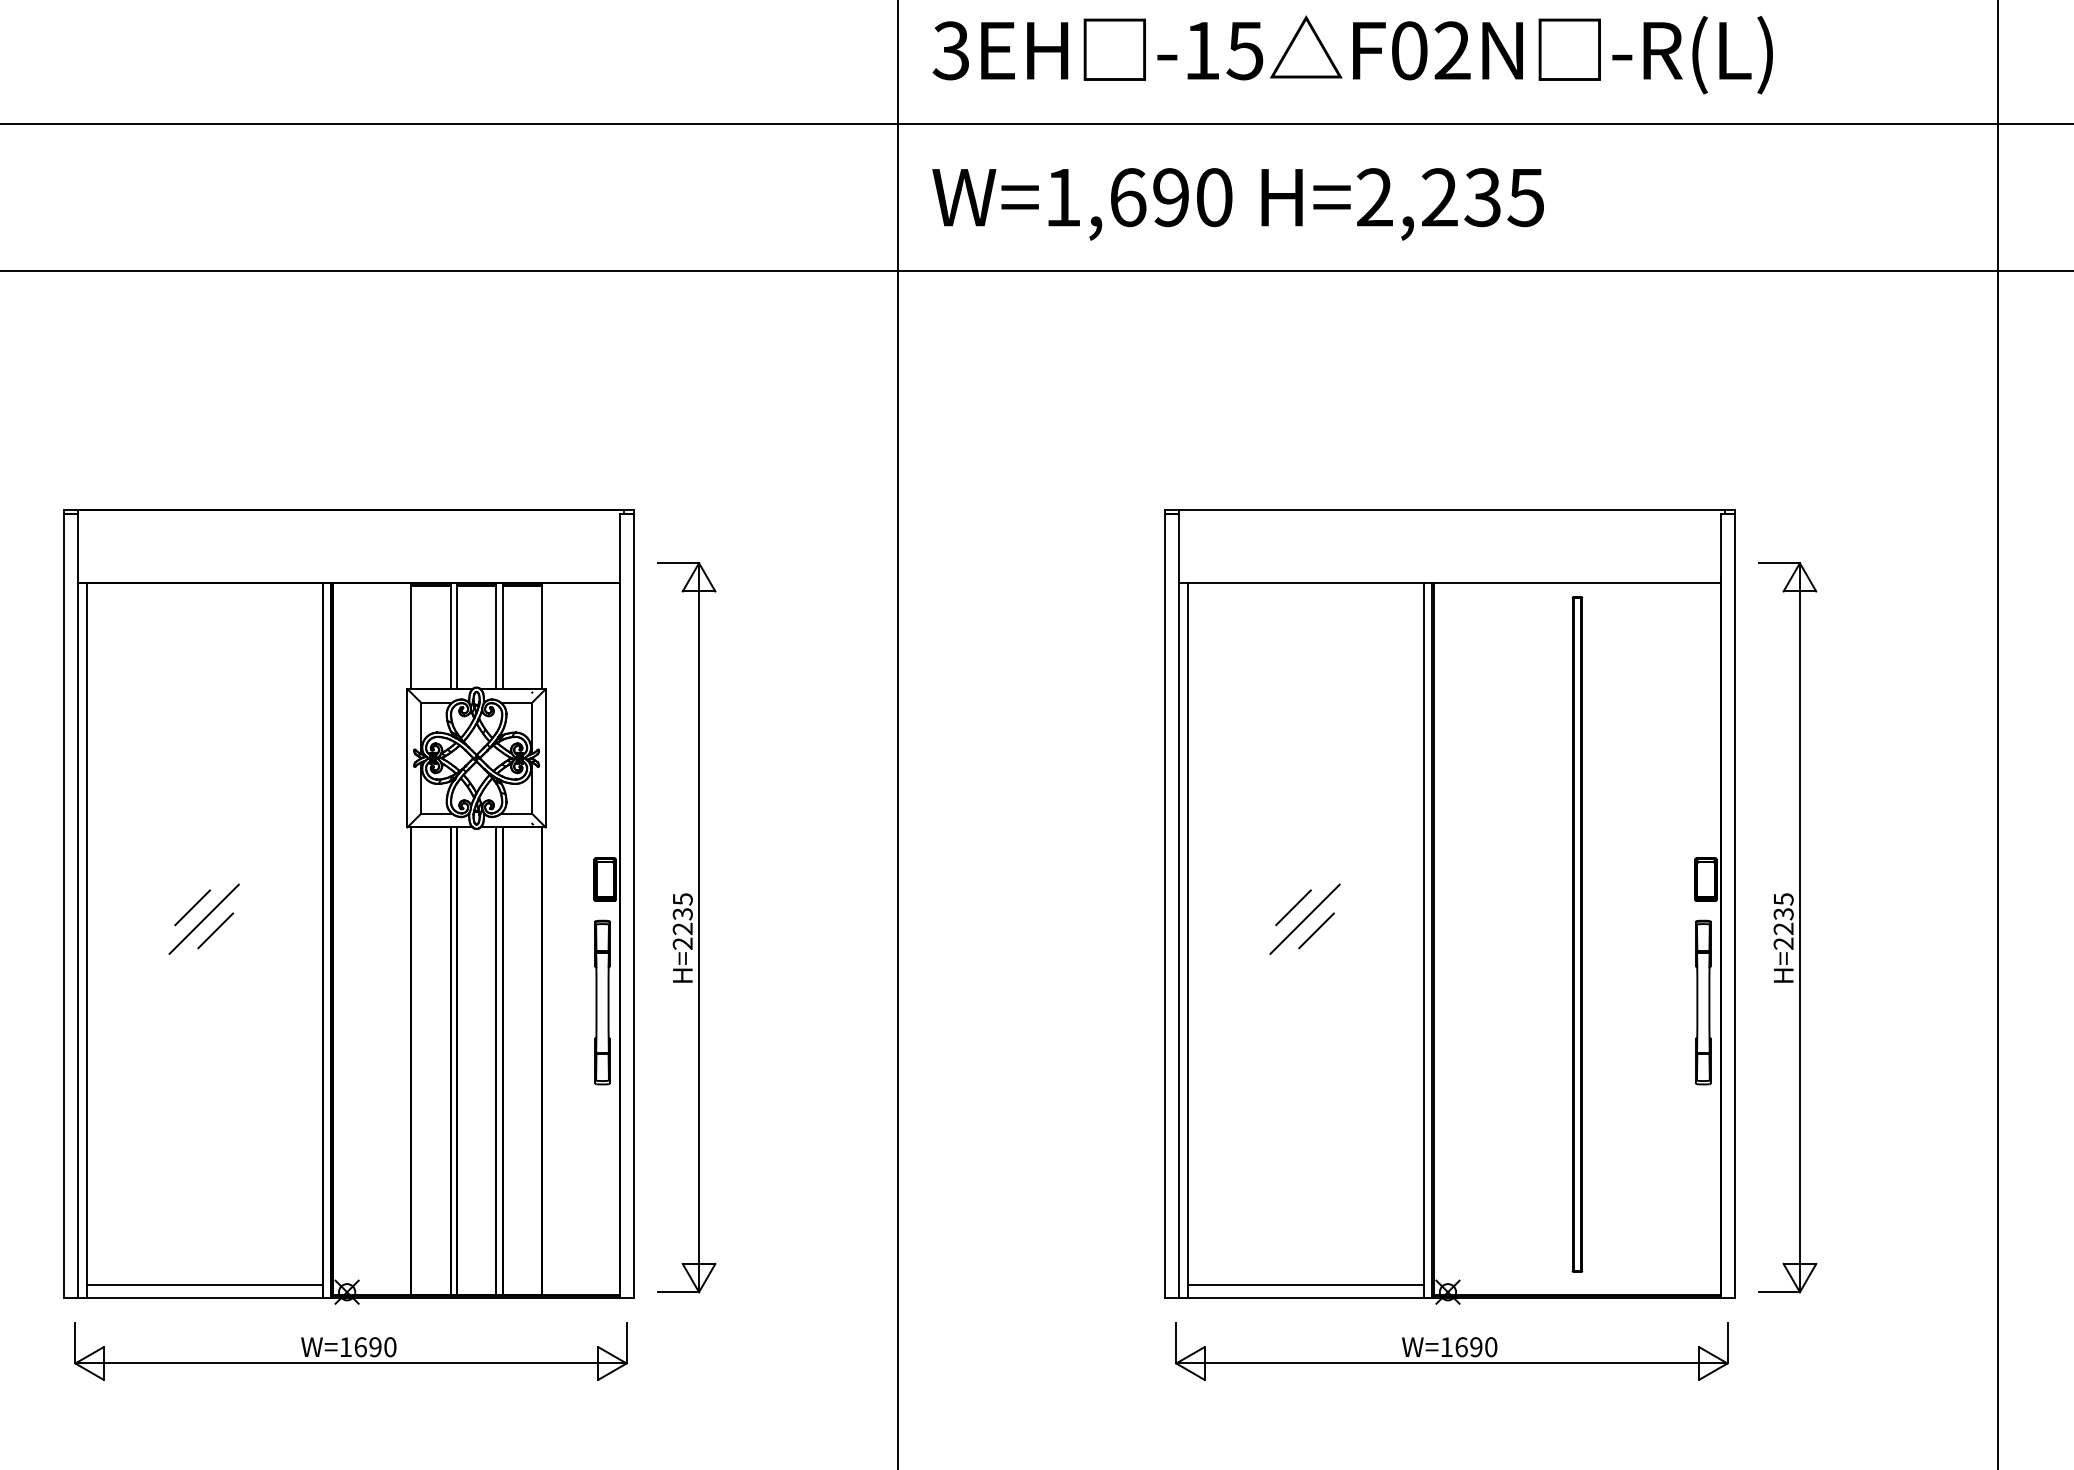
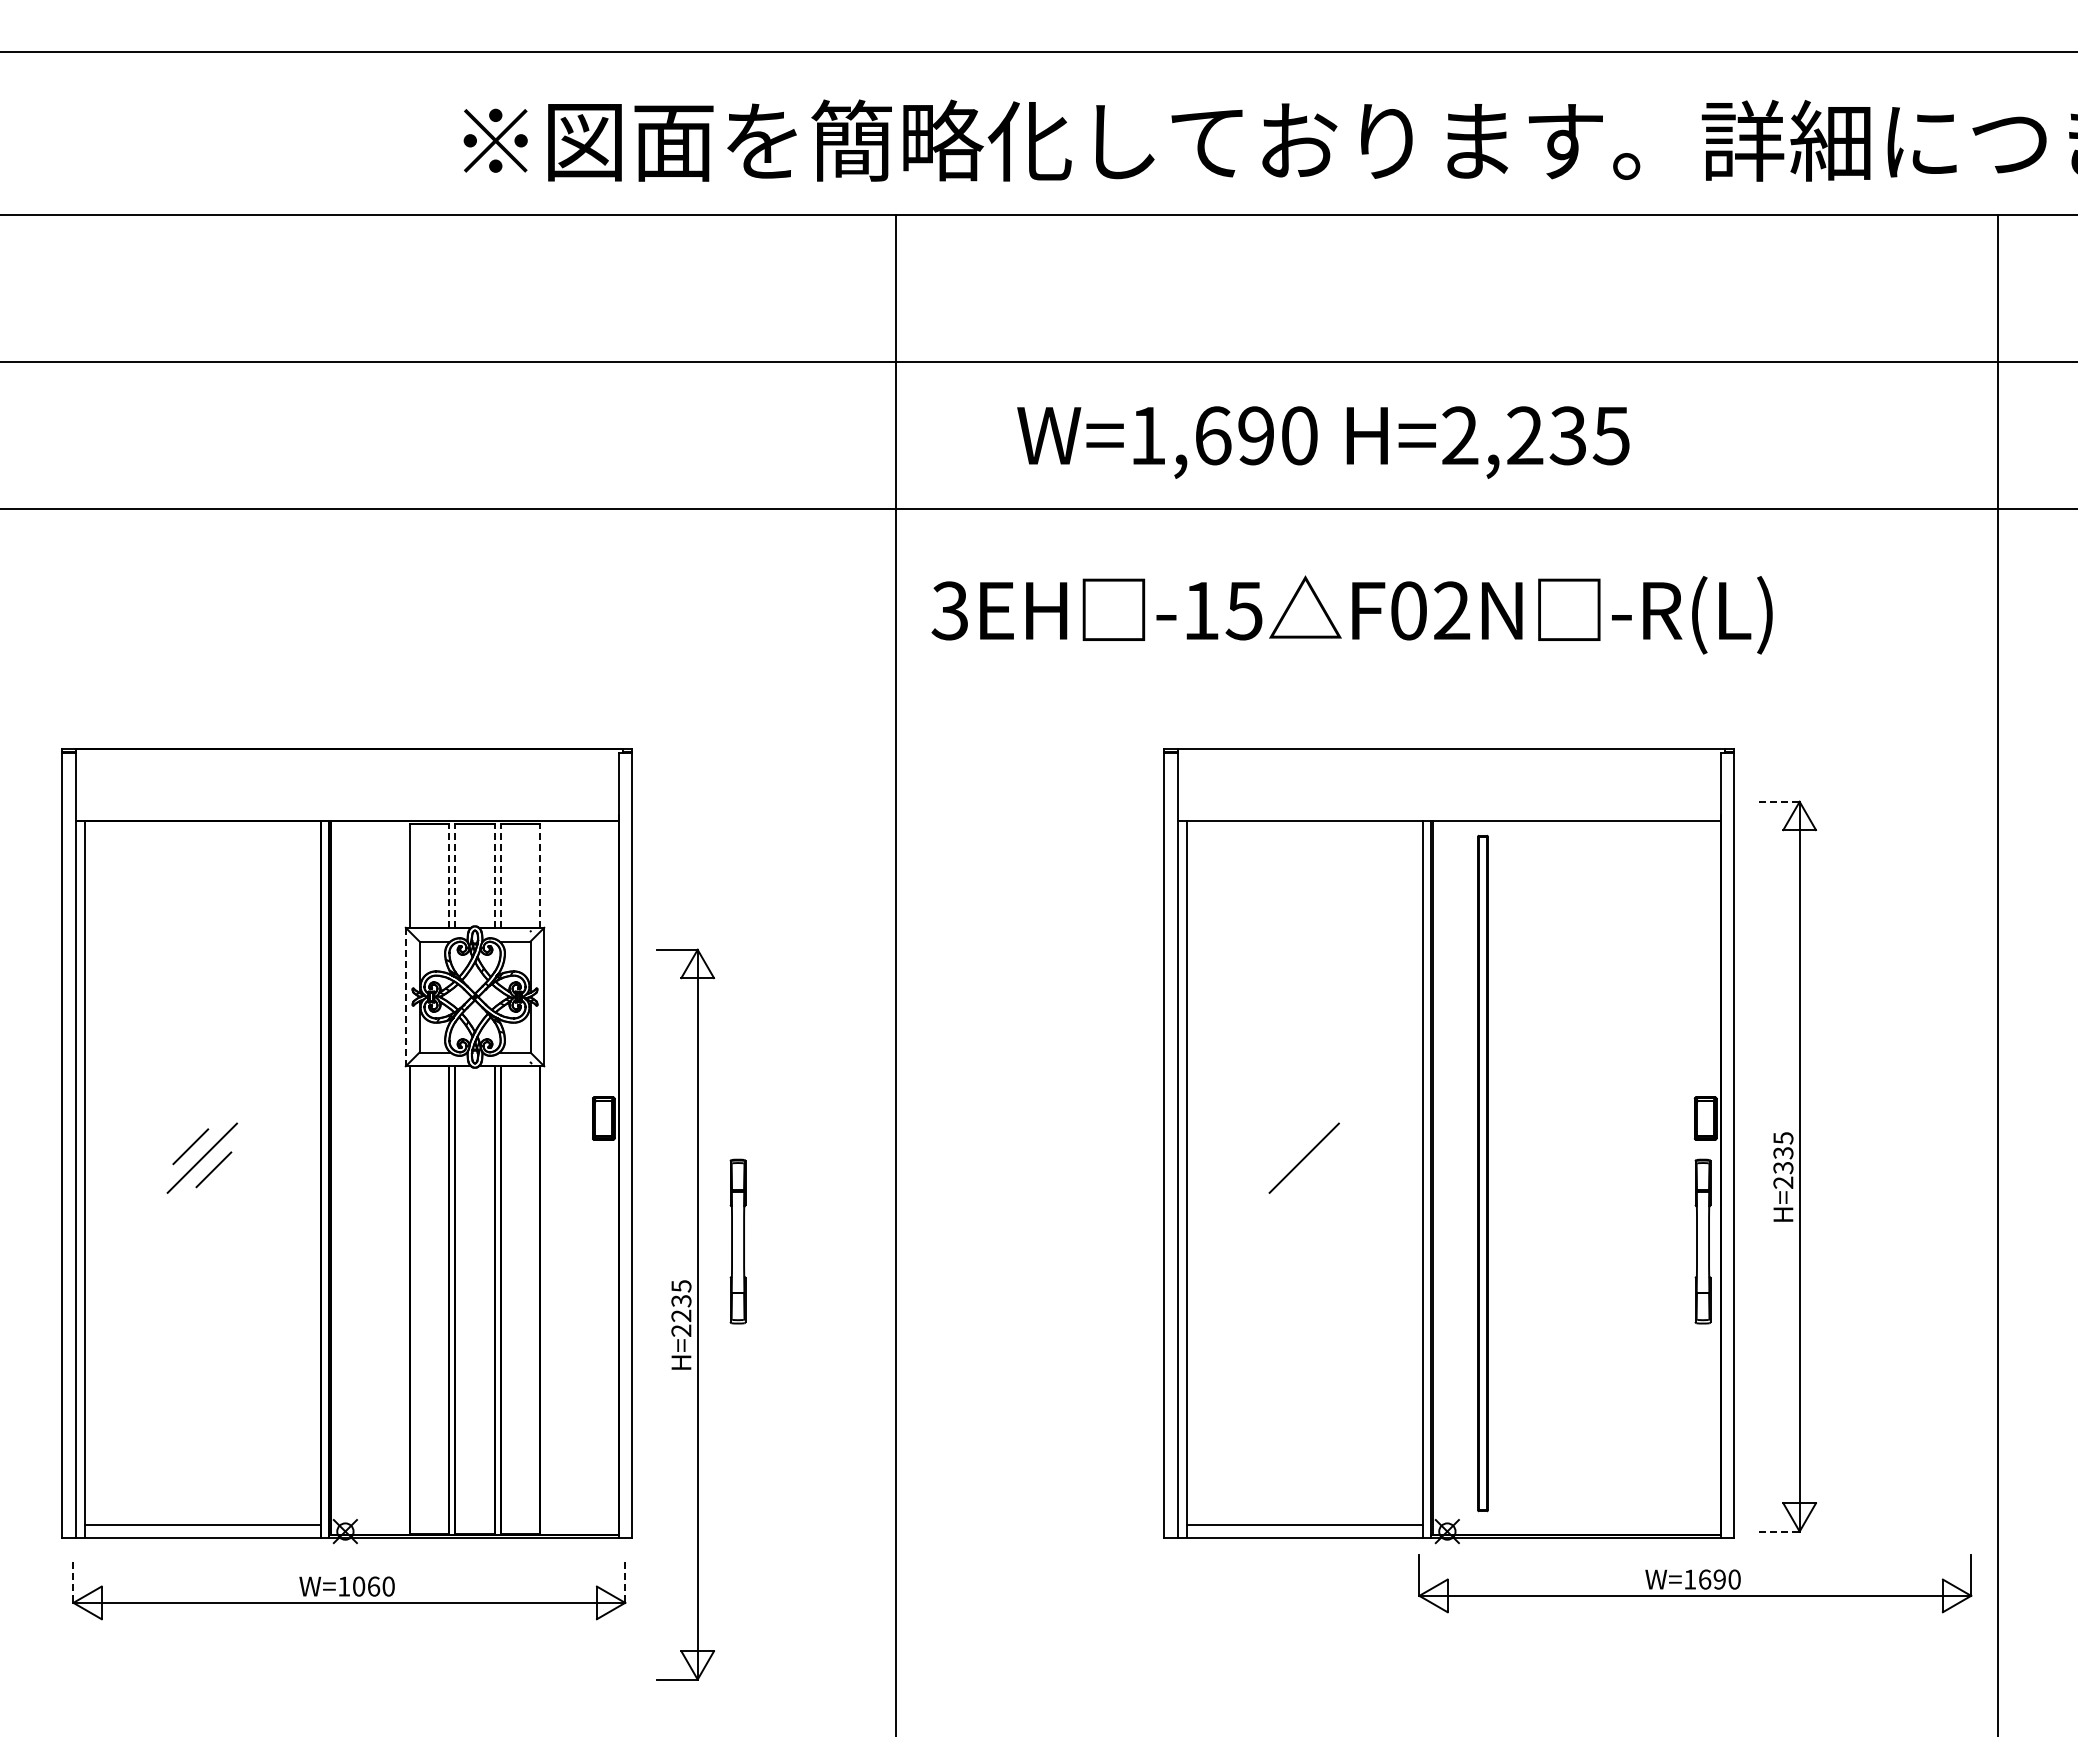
text: (1352, 54) -> (1351, 614), moved
text: (1238, 204) -> (1323, 442), moved
line: (1779, 562) -> (1779, 801), solid -> dashed
line: (450, 636) -> (448, 875), solid -> dashed
line: (457, 636) -> (455, 875), solid -> dashed
line: (496, 636) -> (494, 875), solid -> dashed
line: (503, 636) -> (501, 875), solid -> dashed
line: (542, 636) -> (540, 875), solid -> dashed
line: (407, 758) -> (405, 997), solid -> dashed
line: (1293, 907) -> (1292, 1146), removed
part: (686, 927) -> (685, 1314), moved
text: (1783, 928) -> (1783, 1167), H=2235 -> H=2335
line: (1316, 930) -> (1315, 1169), removed
part: (1576, 934) -> (1482, 1173), moved
part: (601, 1002) -> (737, 1241), moved
line: (1779, 1292) -> (1779, 1531), solid -> dashed
line: (75, 1343) -> (73, 1582), solid -> dashed
line: (626, 1343) -> (625, 1582), solid -> dashed
text: (368, 1347) -> (366, 1586), W=1690 -> W=1060
part: (1452, 1351) -> (1695, 1583), moved

